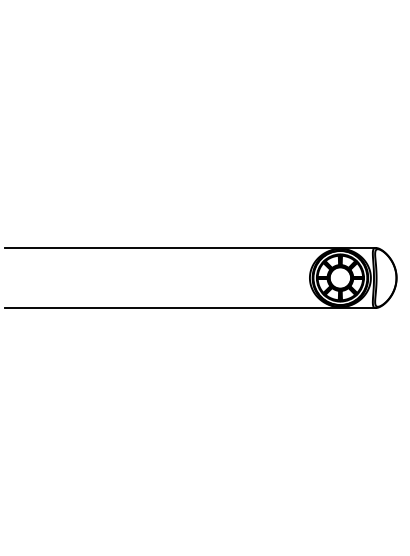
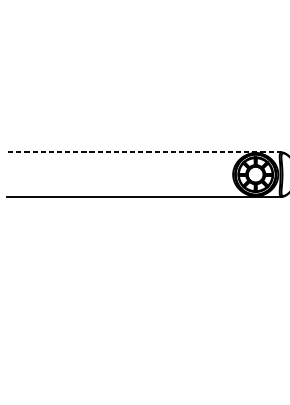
line: (190, 247) -> (144, 152), solid -> dashed

